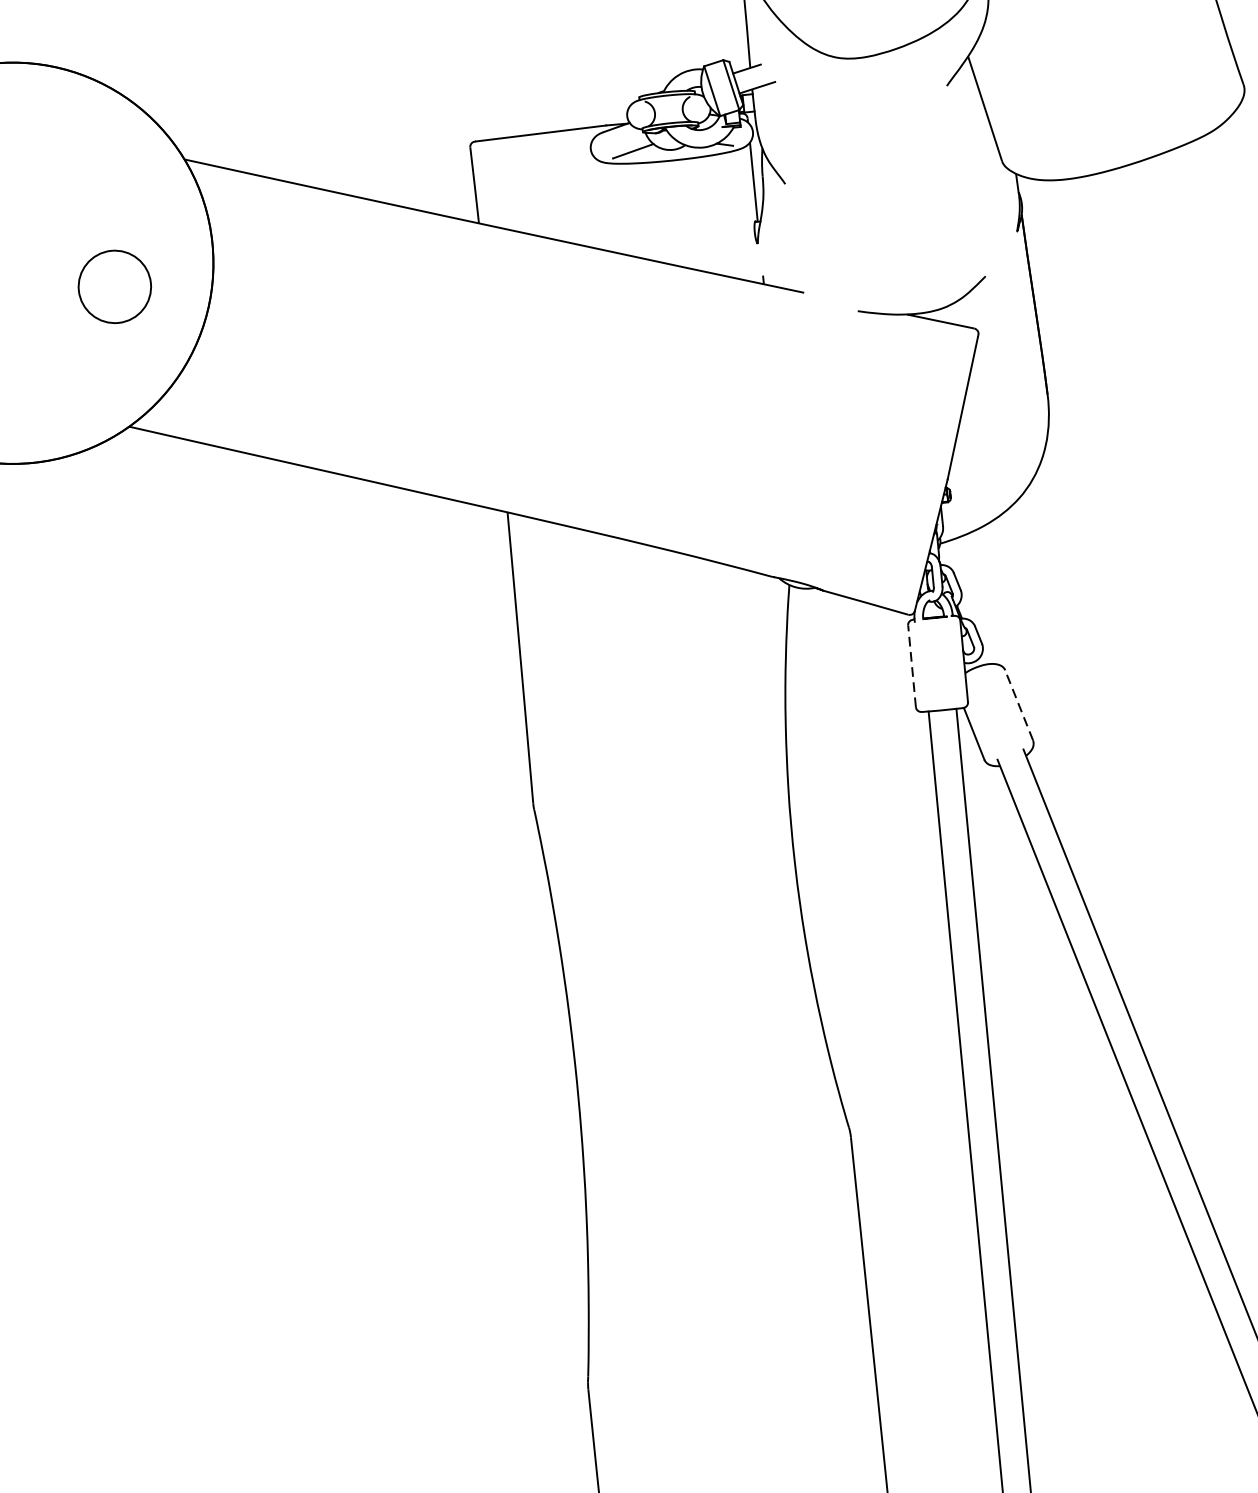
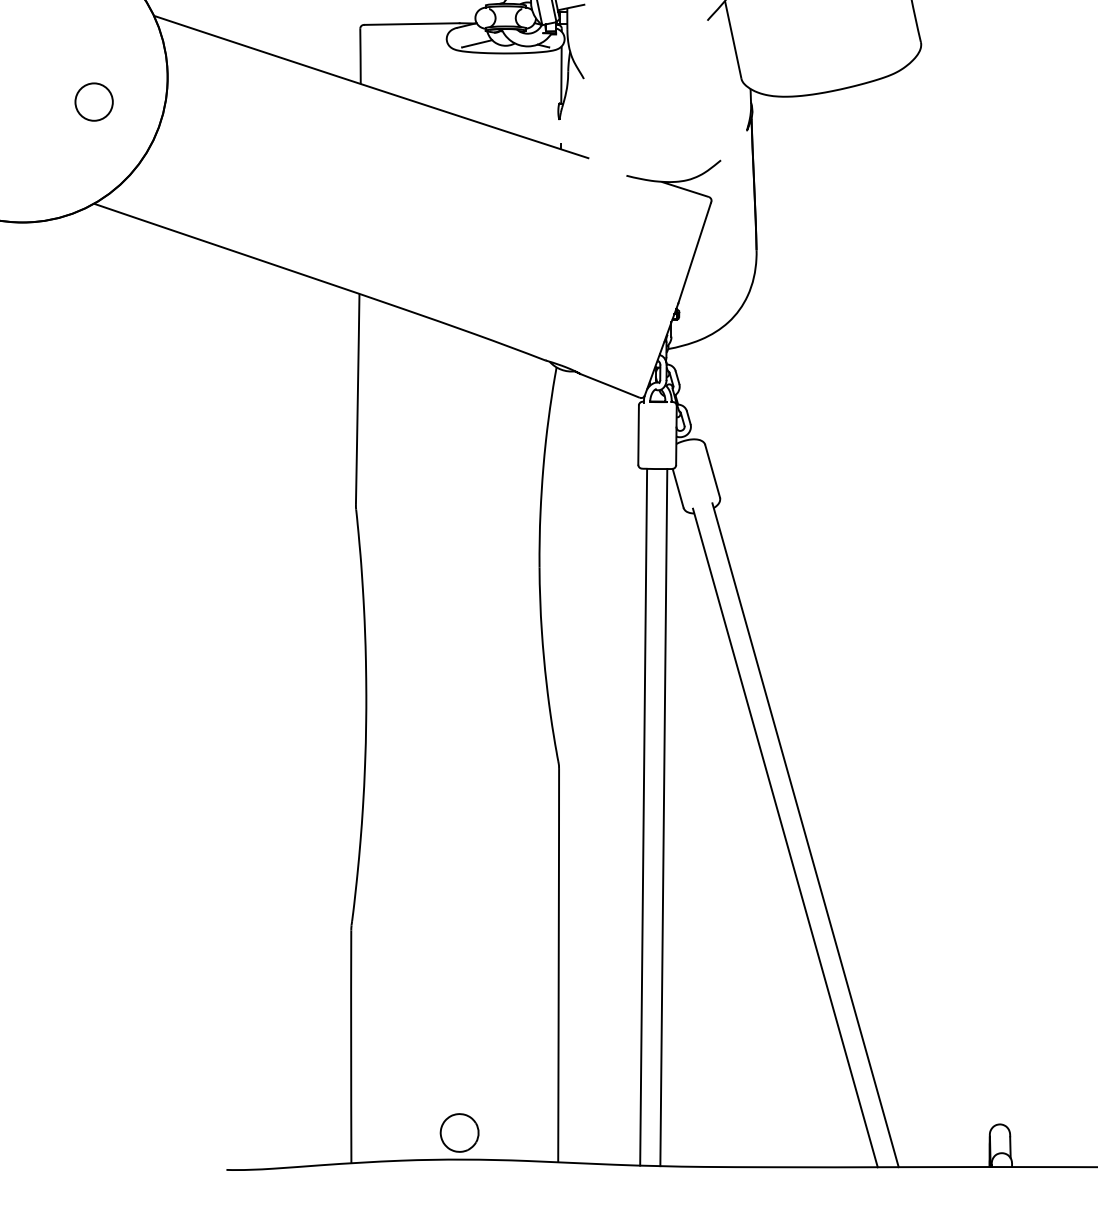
circle: (113, 286) -> (93, 101), size x0.71
line: (911, 666) -> (638, 435), dashed -> solid
line: (1018, 704) -> (712, 470), dashed -> solid

